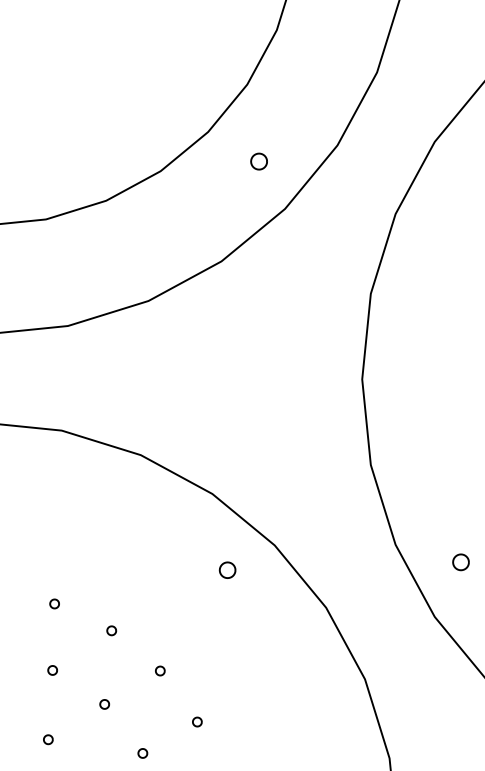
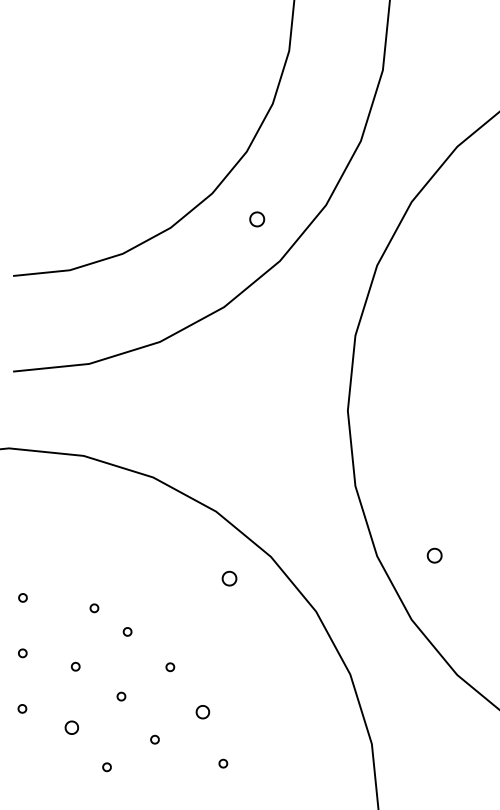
part: (460, 562) -> (434, 555), moved
part: (54, 604) -> (94, 608), moved
part: (196, 721) -> (202, 711), size x1.6
part: (47, 739) -> (71, 727), size x1.6

